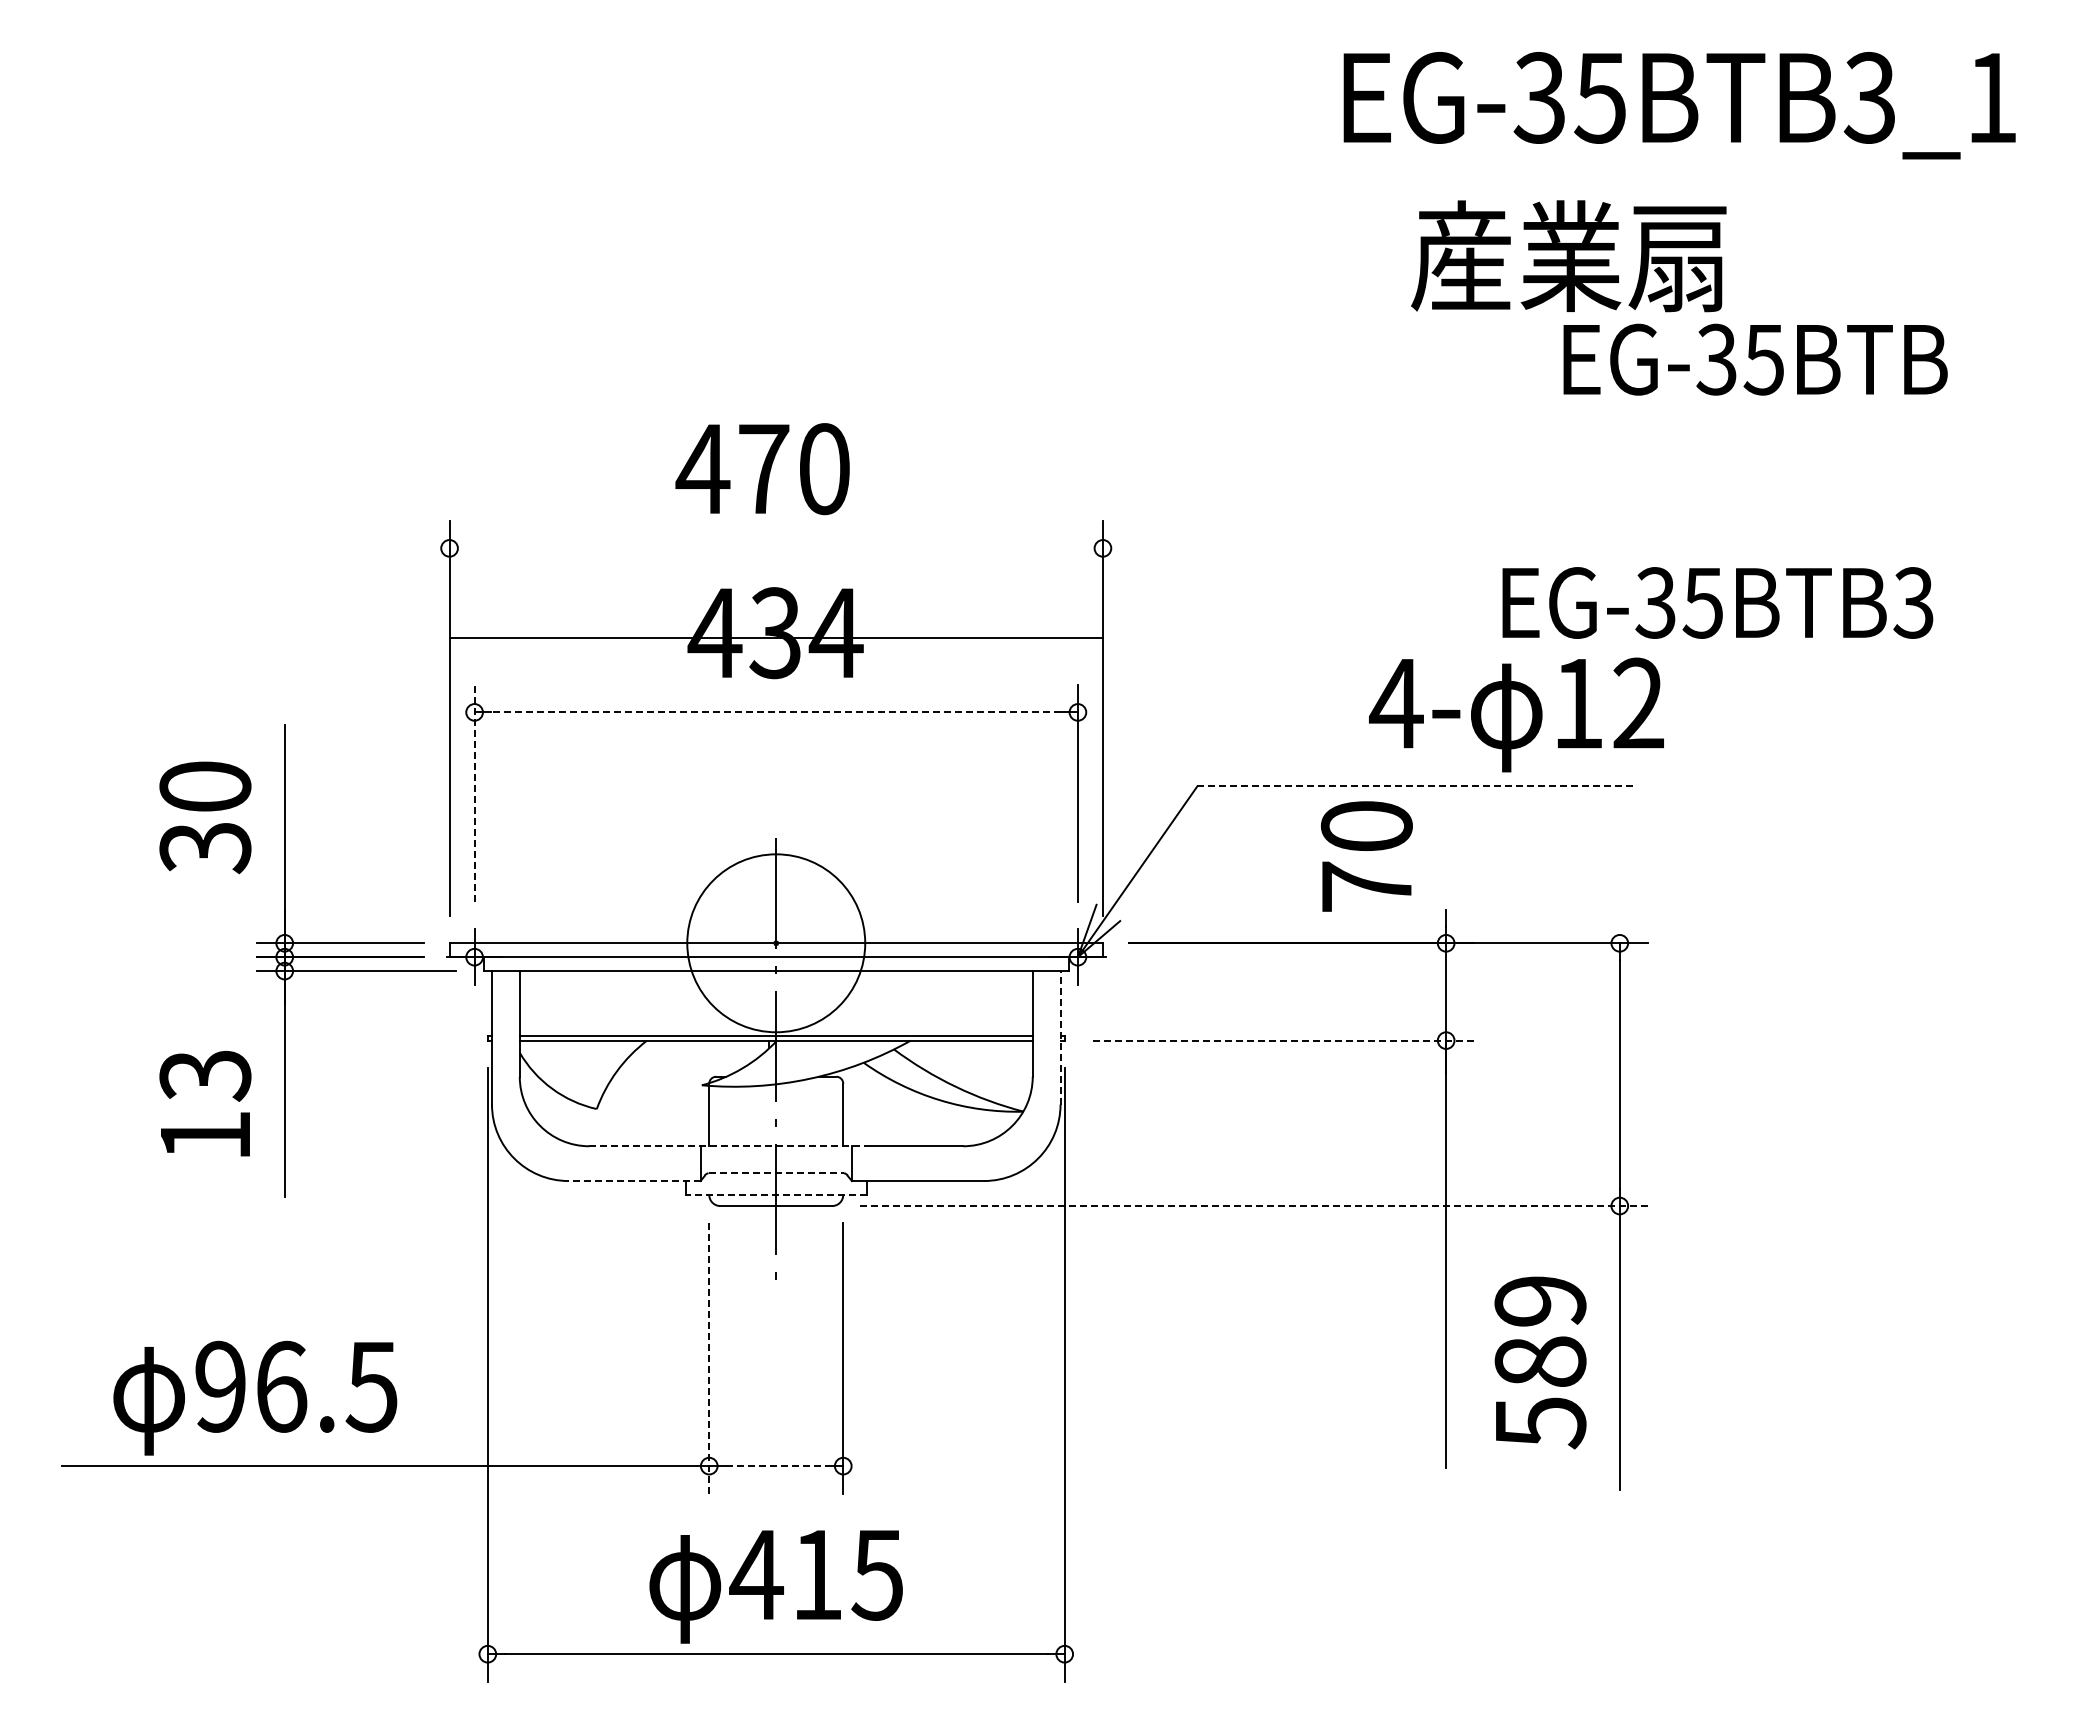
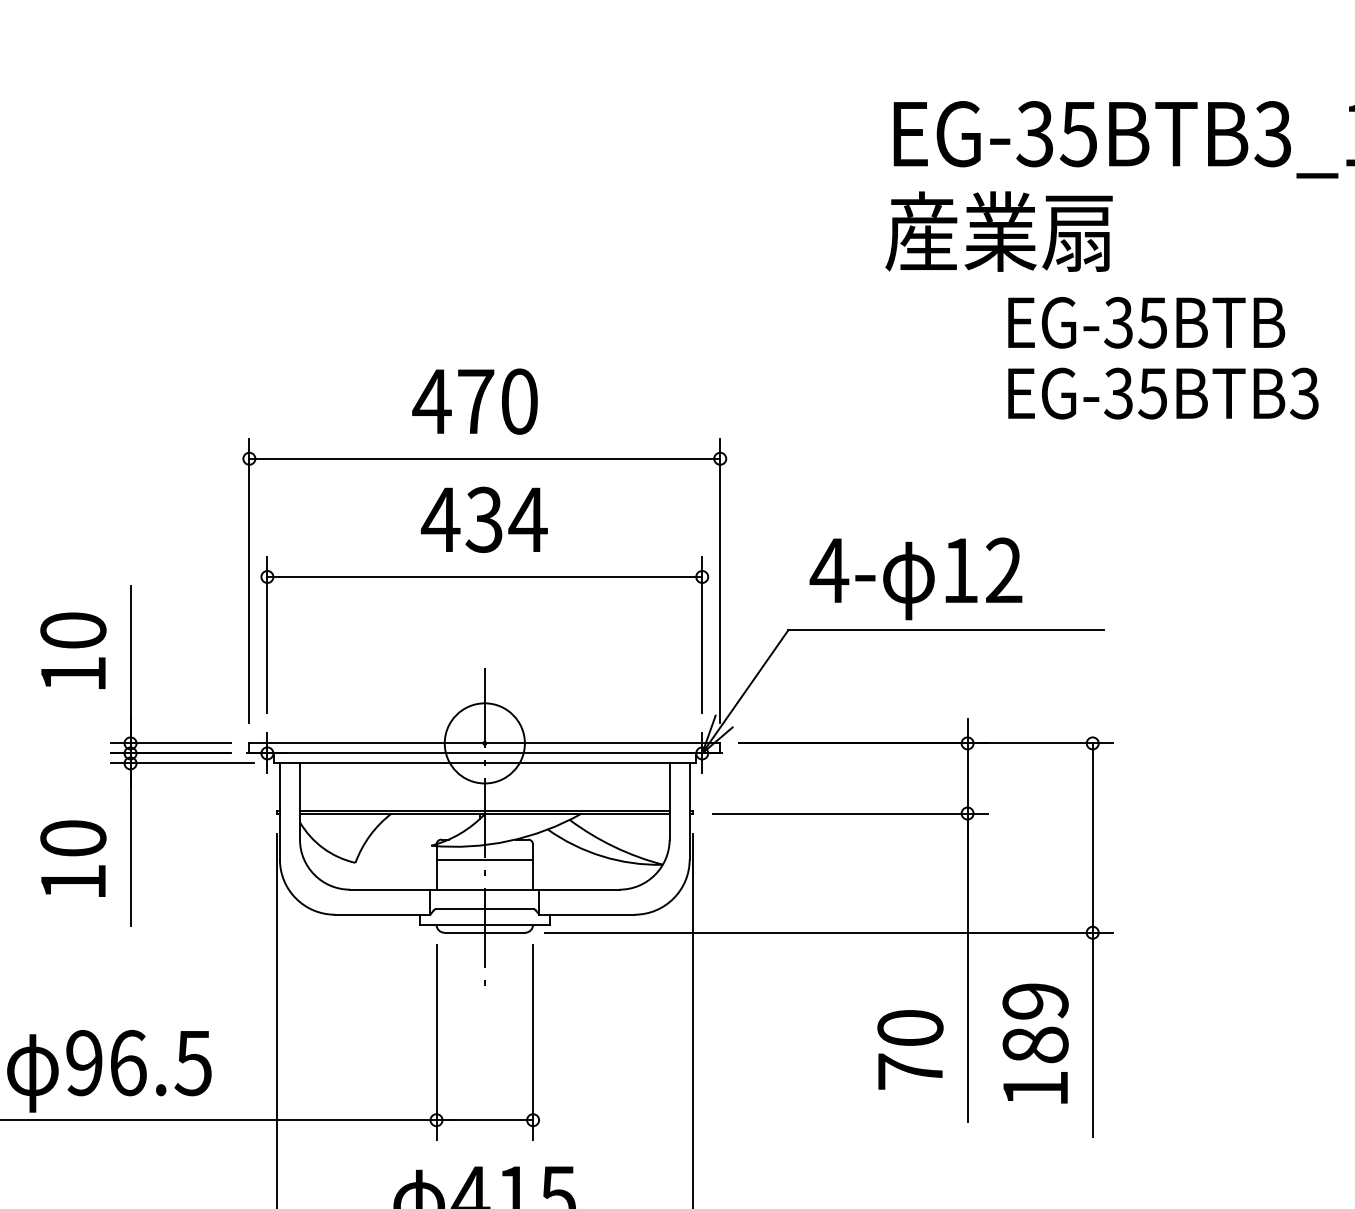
text: (1568, 256) -> (998, 231), moved
text: (1755, 359) -> (1146, 322), moved
text: (1717, 602) -> (1163, 393), moved
line: (775, 638) -> (484, 458), moved
line: (776, 712) -> (484, 577), dashed -> solid
text: (1516, 714) -> (915, 578), moved
line: (1417, 786) -> (946, 630), dashed -> solid
line: (474, 792) -> (267, 634), dashed -> solid
text: (205, 848) -> (73, 675), 30 -> 10
text: (1366, 856) -> (910, 1049), moved
circle: (775, 942) -> (484, 742), size x0.62
line: (1060, 1037) -> (689, 811), dashed -> solid
line: (1283, 1040) -> (850, 813), dashed -> solid
text: (205, 1075) -> (73, 838), 13 -> 10
line: (776, 1104) -> (484, 859), added
line: (730, 1146) -> (451, 889), dashed -> solid
line: (776, 1173) -> (484, 909), dashed -> solid
line: (634, 1181) -> (382, 915), dashed -> solid
line: (775, 1194) -> (484, 924), dashed -> solid
line: (1253, 1206) -> (828, 933), dashed -> solid
line: (709, 1358) -> (436, 1042), dashed -> solid
text: (1541, 1423) -> (1036, 1089), 589 -> 189
line: (776, 1466) -> (484, 1120), dashed -> solid

